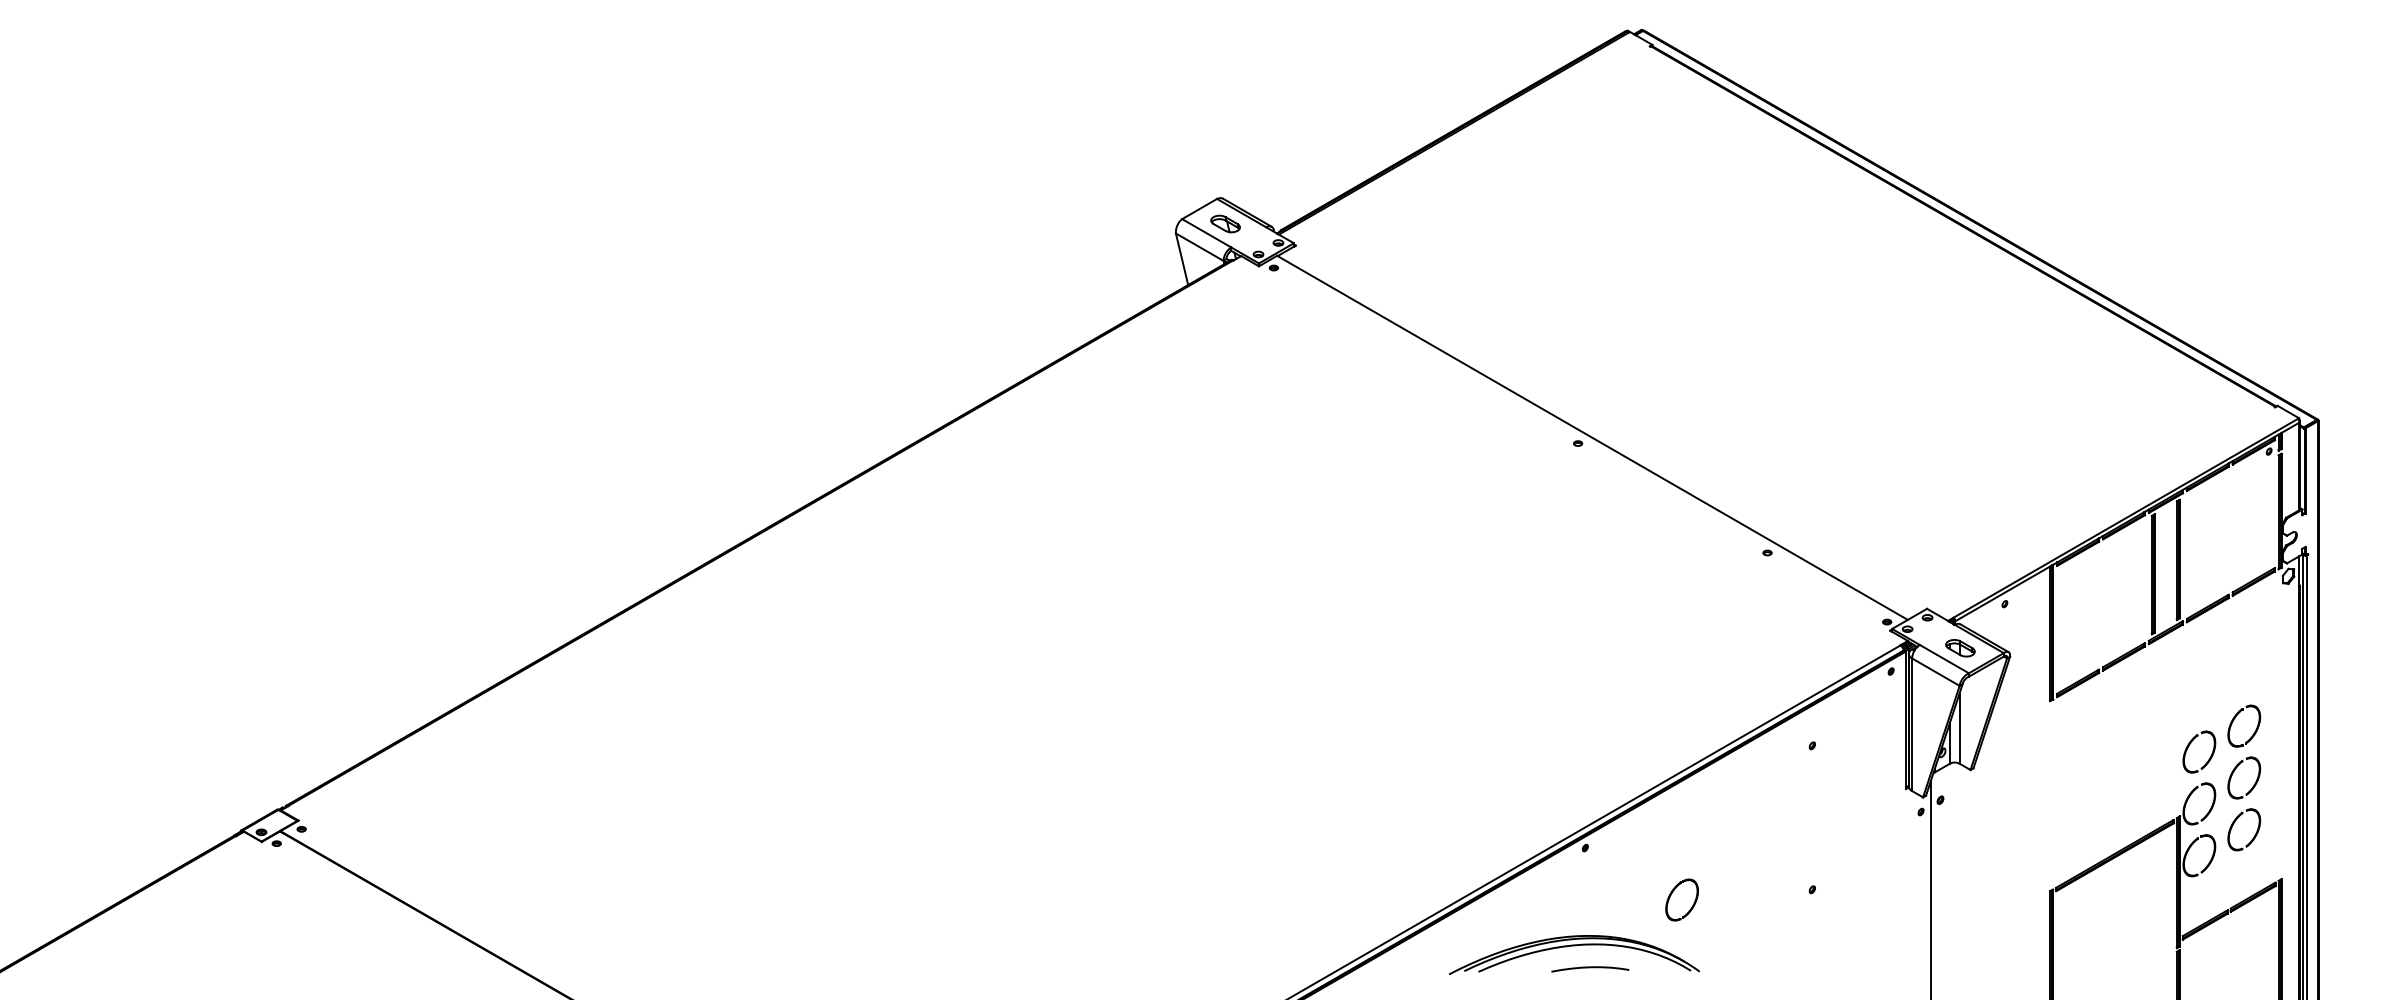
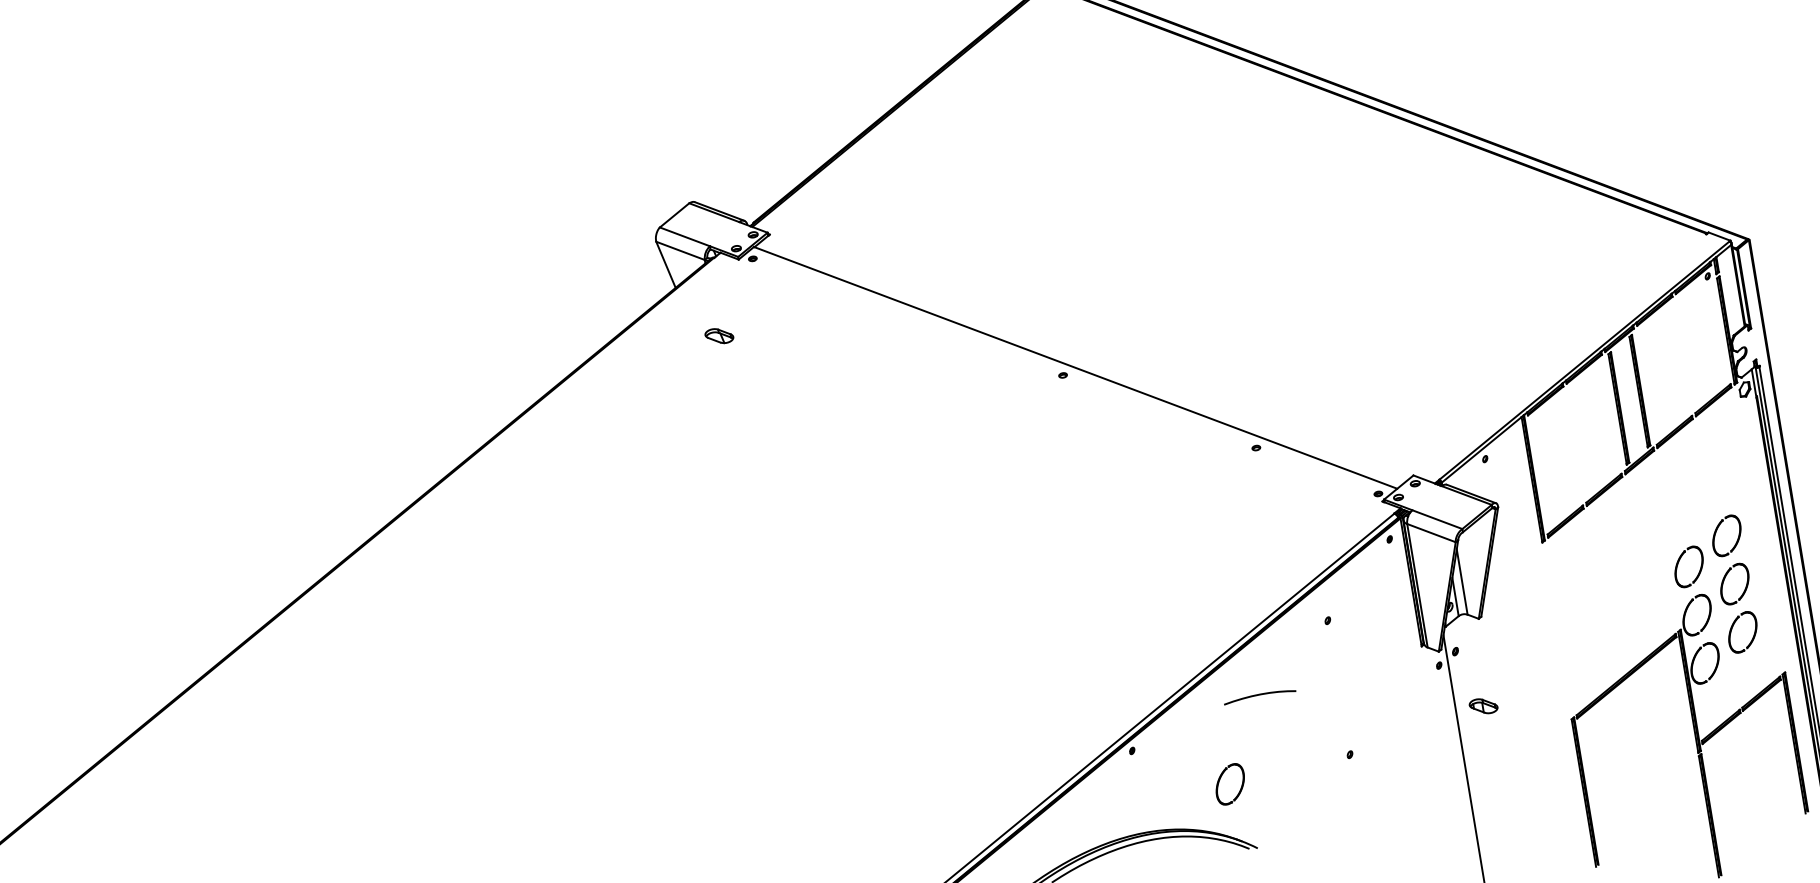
part: (1225, 223) -> (719, 335), moved
part: (1960, 648) -> (1483, 706), moved
curve: (1590, 968) -> (1260, 695), moved

